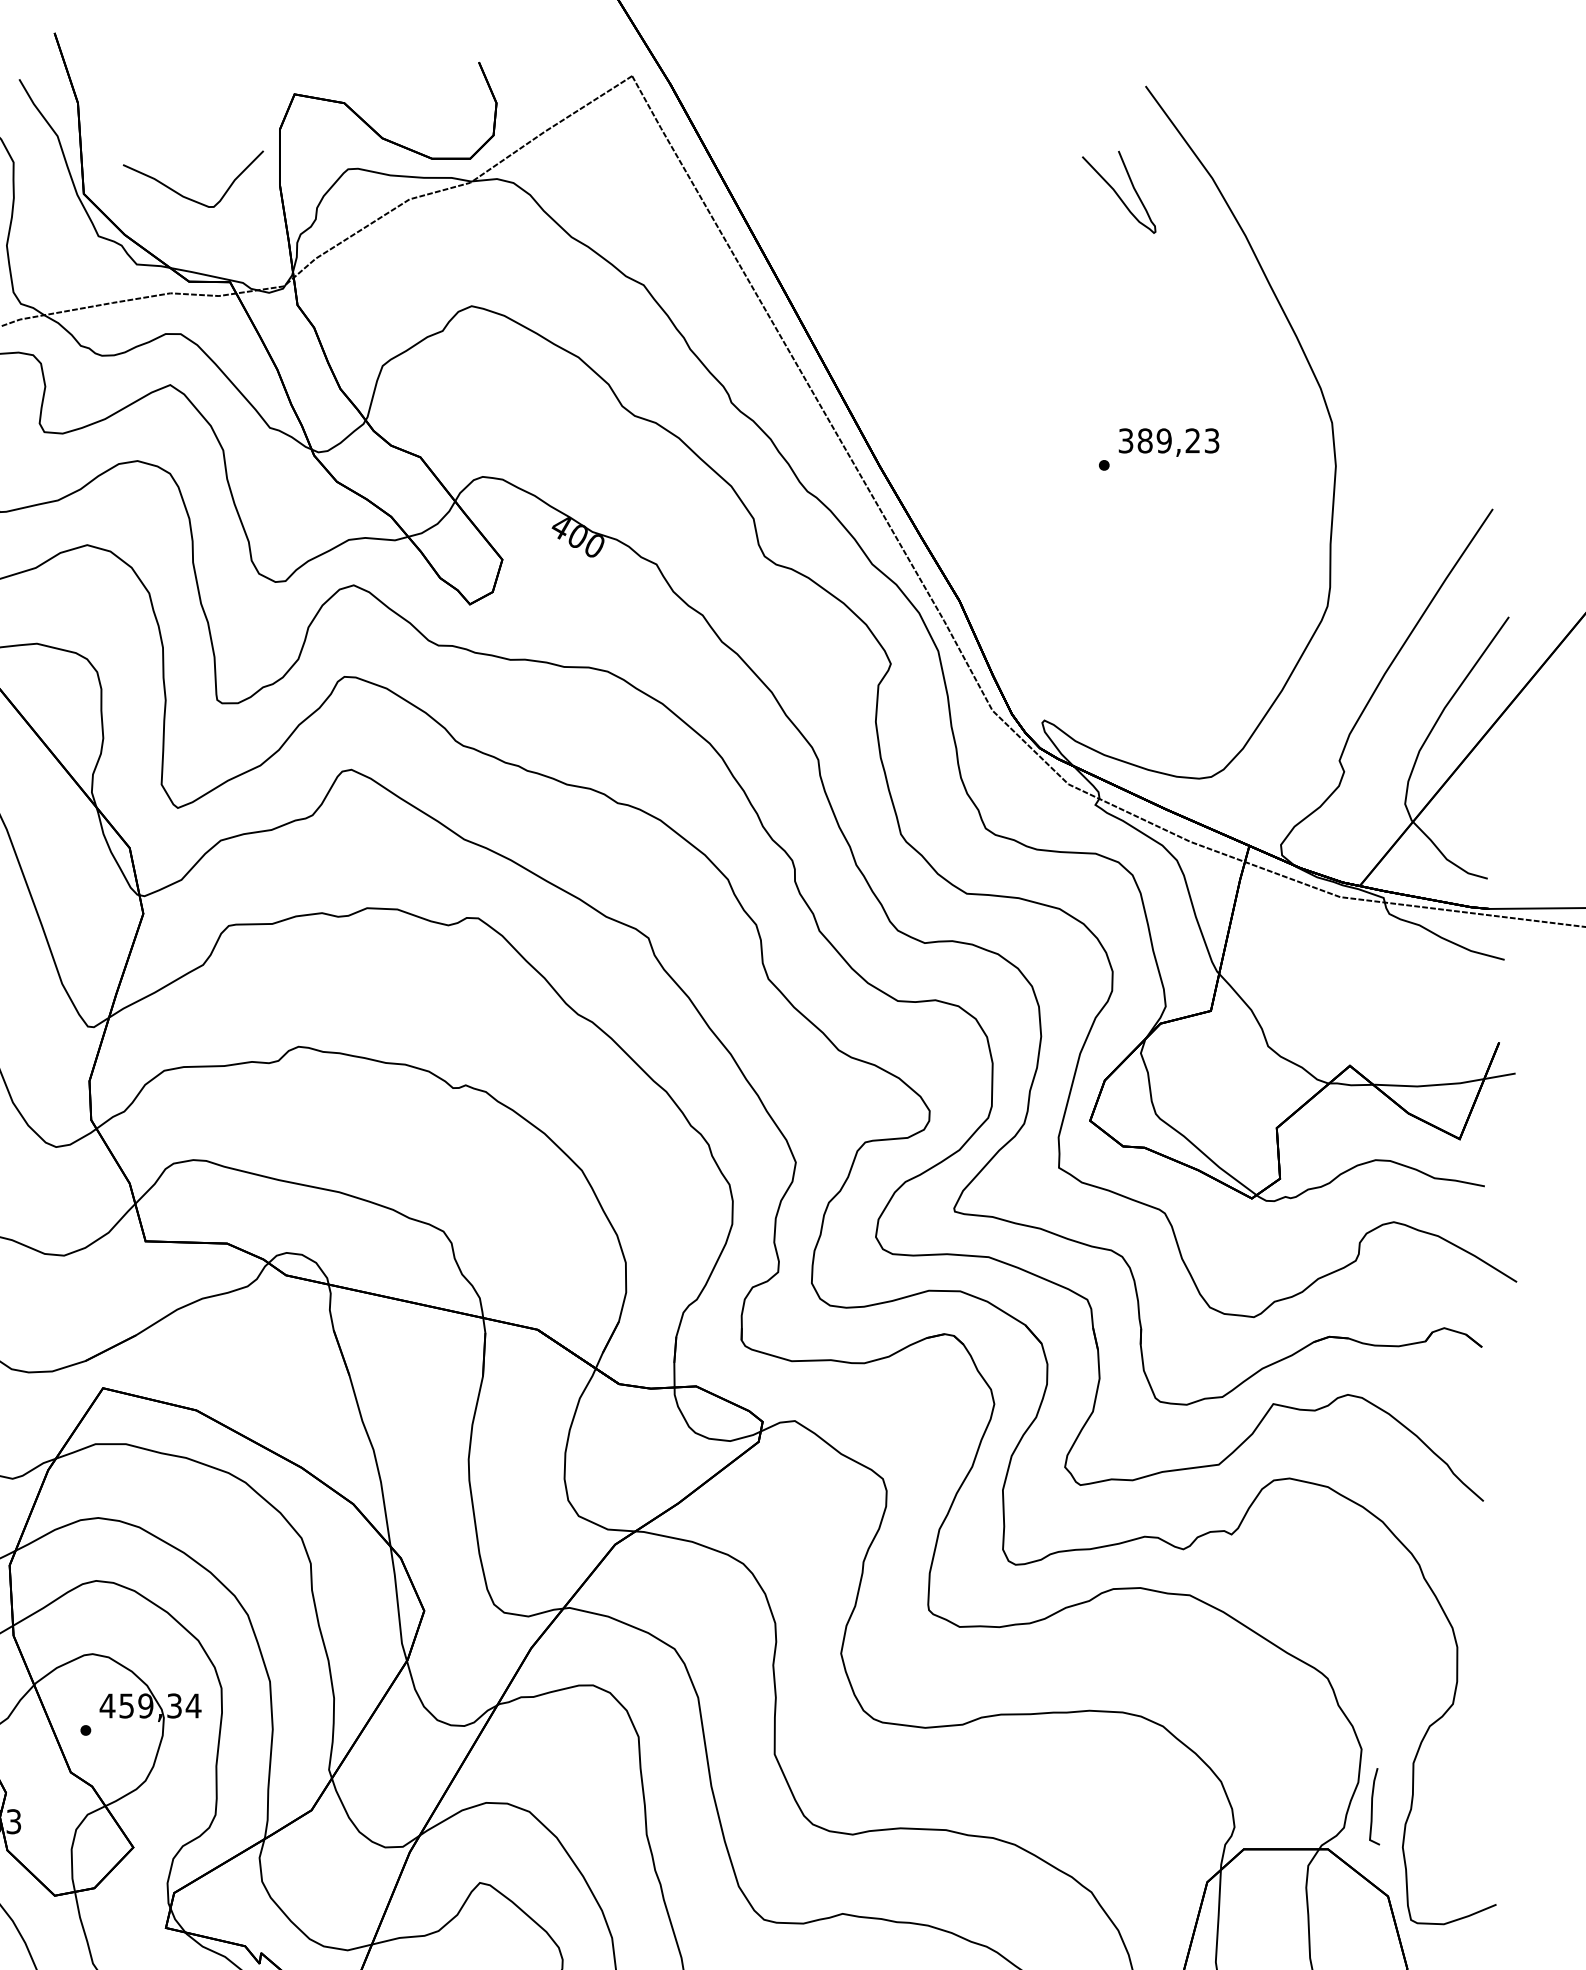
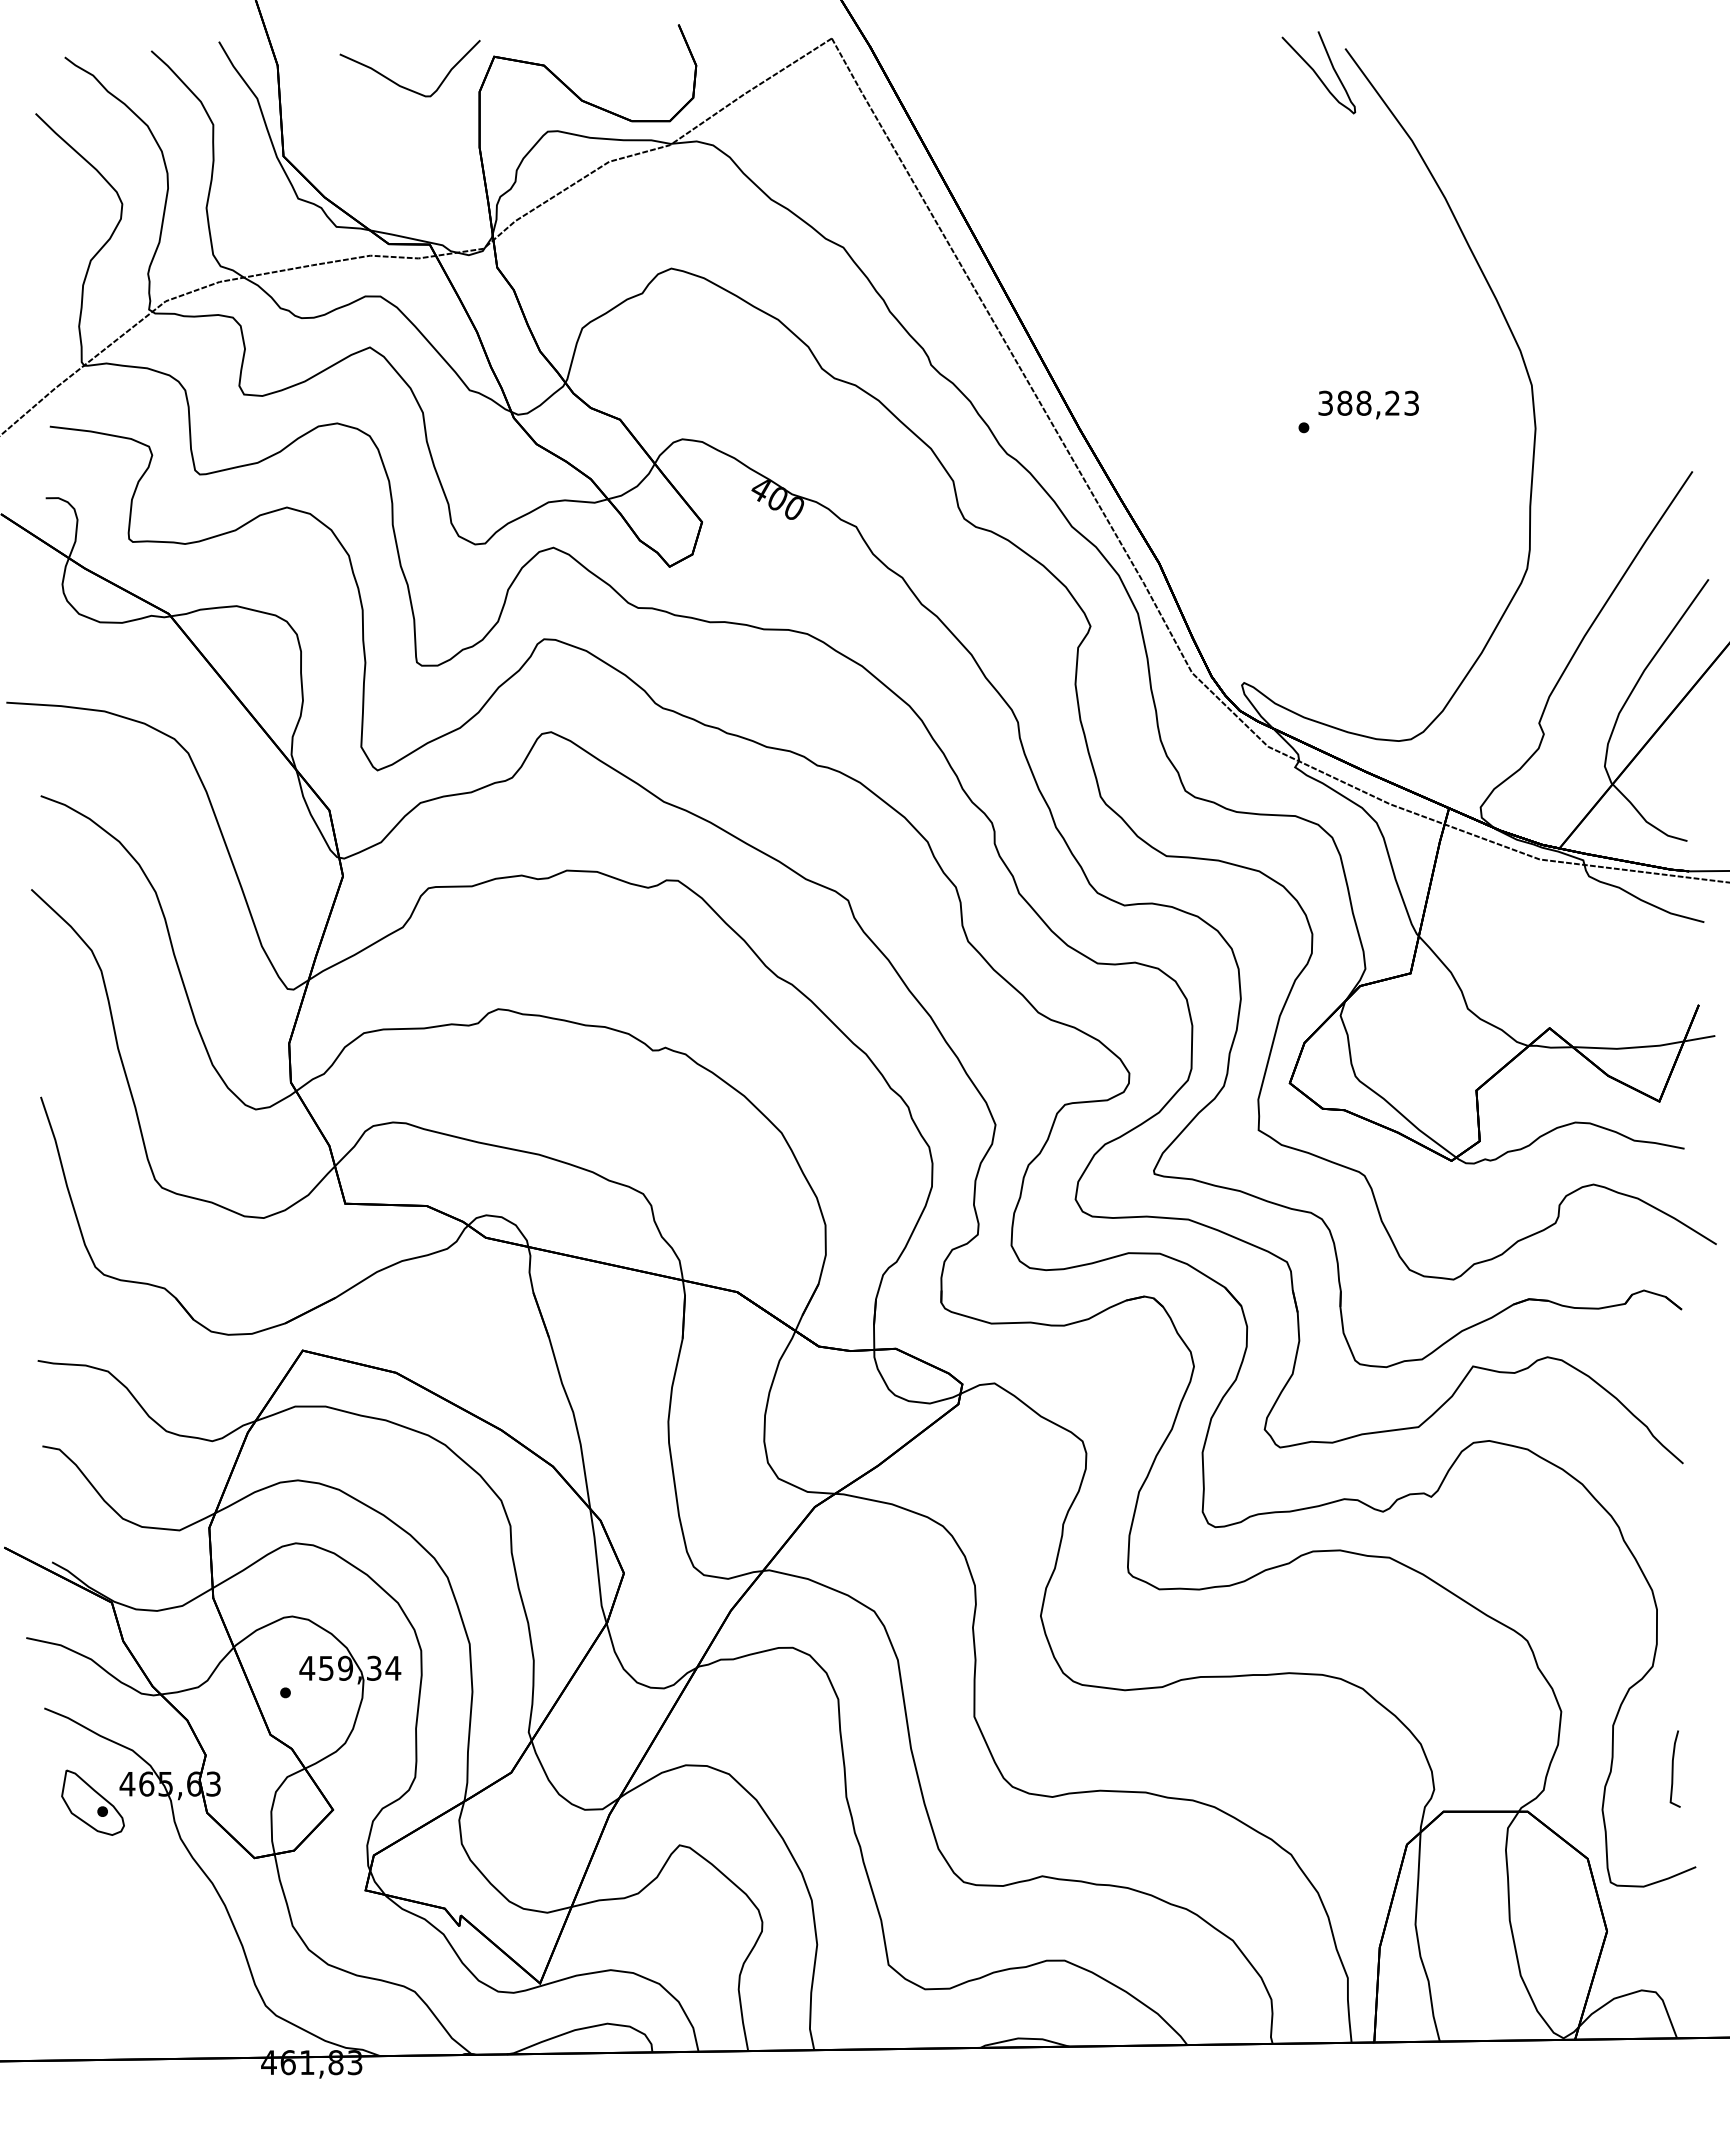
curve: (1117, 193) -> (1317, 73), moved
curve: (187, 197) -> (404, 86), moved
text: (1163, 440) -> (1363, 402), 389,23 -> 388,23
curve: (1372, 1806) -> (1673, 1768), moved

